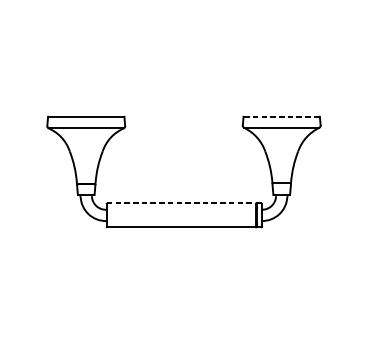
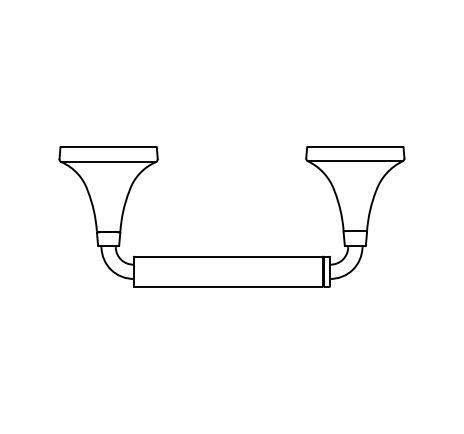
line: (281, 116) -> (355, 147), dashed -> solid
line: (181, 203) -> (228, 256), dashed -> solid

